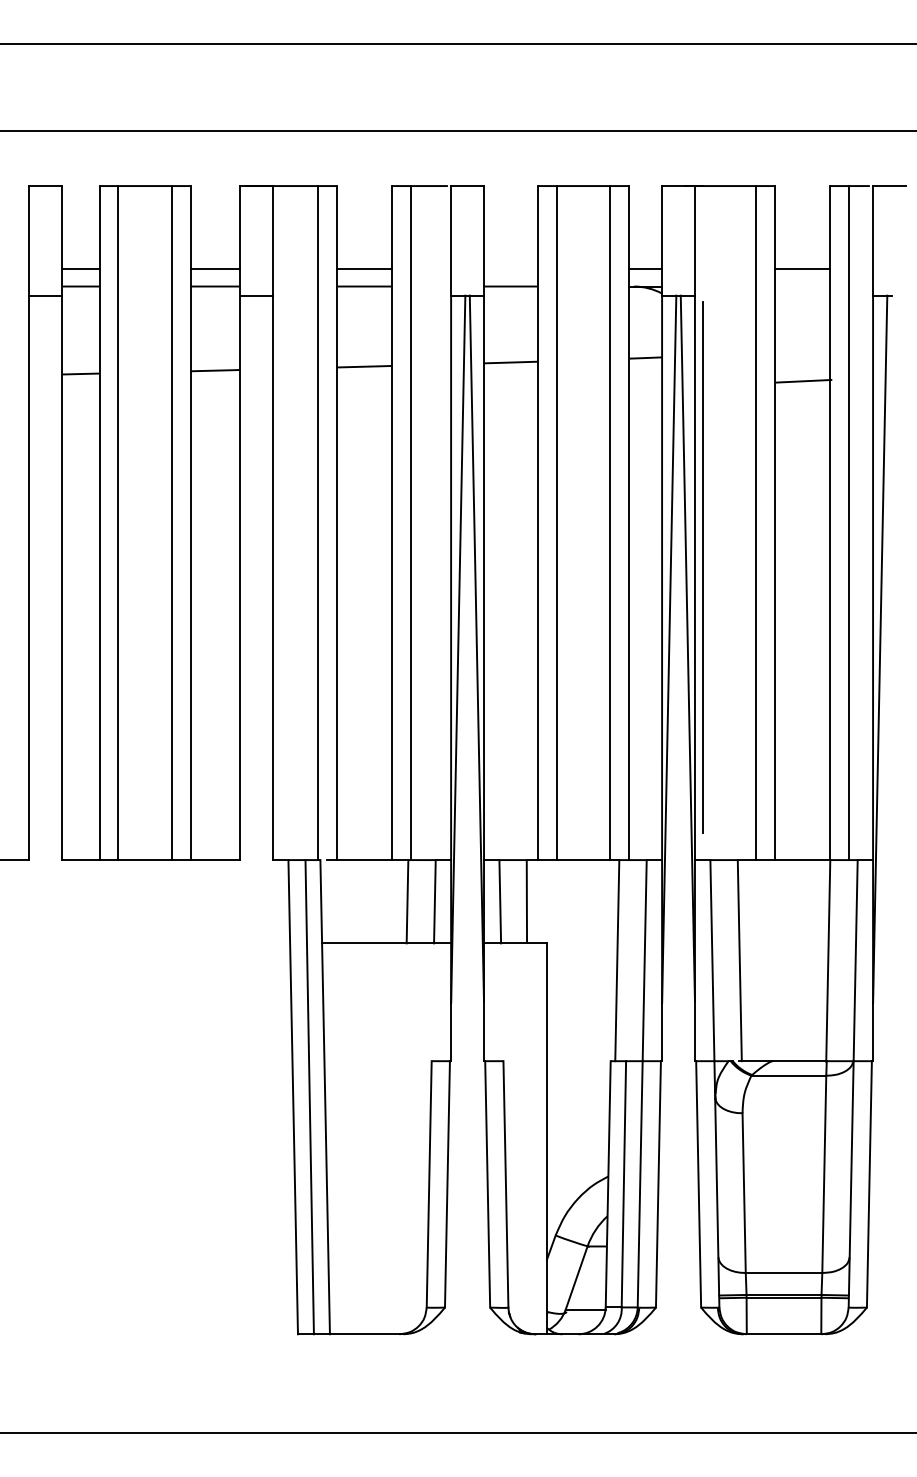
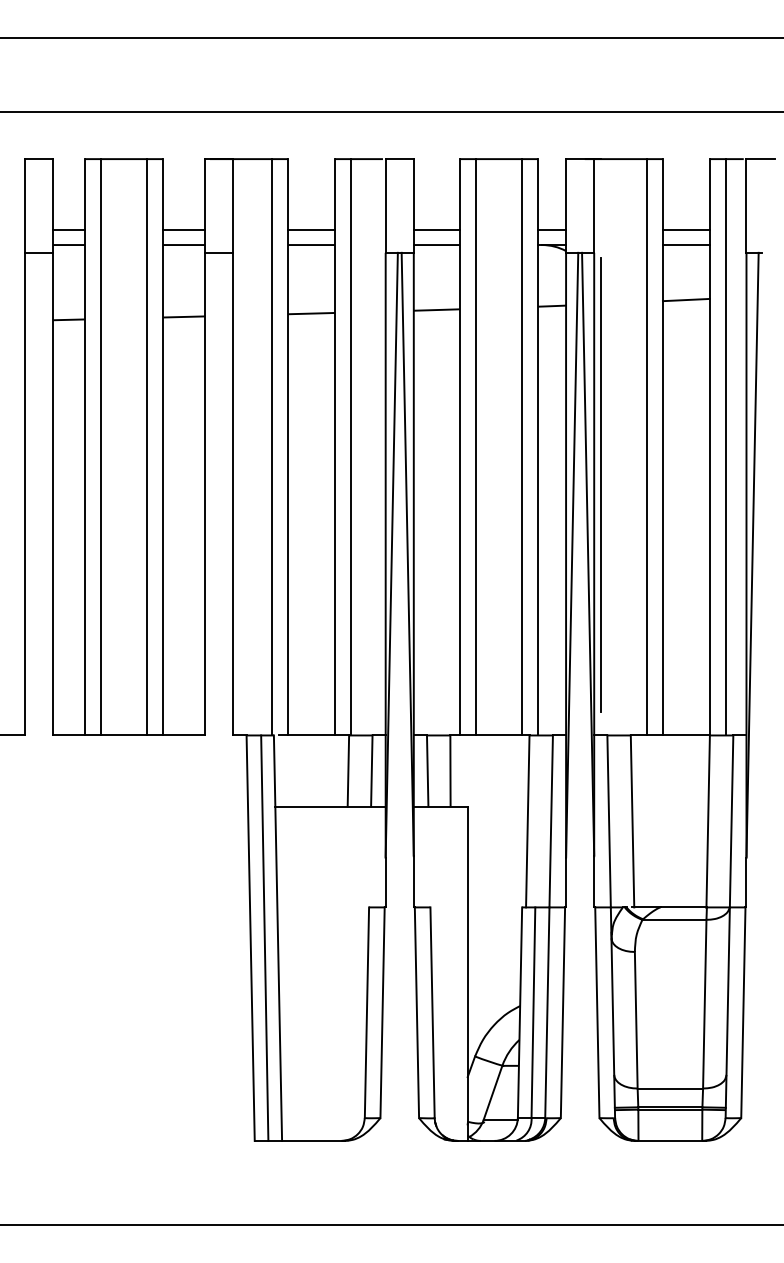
line: (510, 268) -> (436, 229), added
line: (801, 287) -> (685, 245), added
line: (802, 380) -> (685, 299), moved

